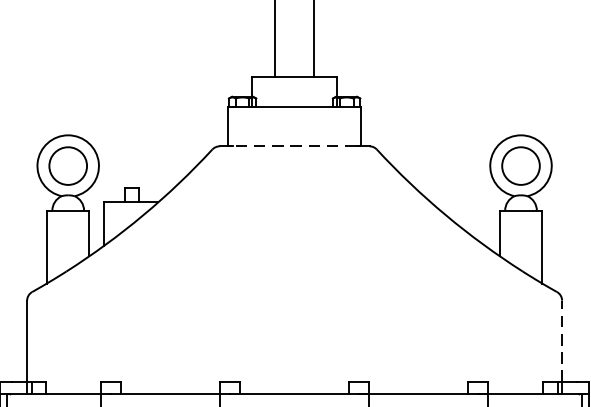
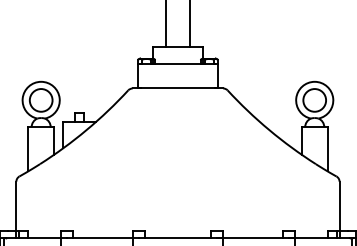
line: (293, 146) -> (177, 88), dashed -> solid
line: (562, 341) -> (339, 206), dashed -> solid

